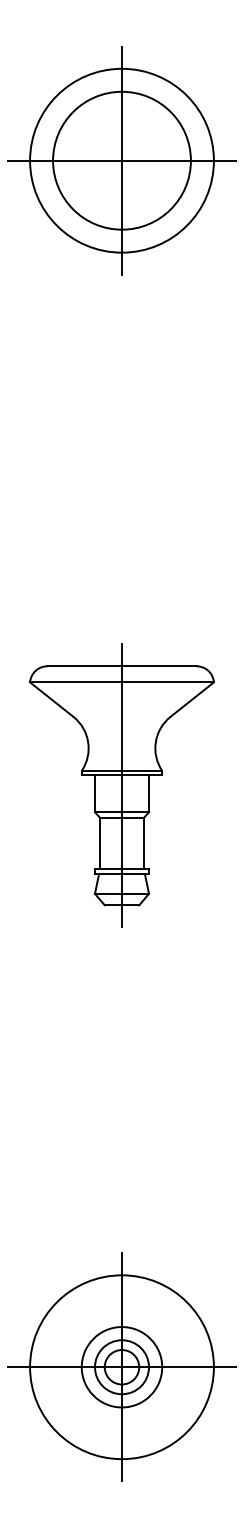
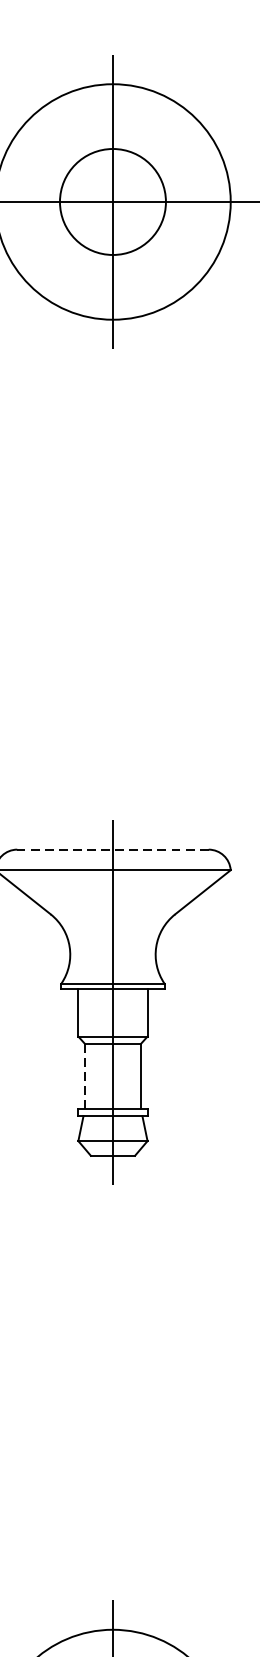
circle: (121, 160) -> (112, 201), size x0.6
line: (122, 666) -> (113, 849), solid -> dashed
line: (100, 843) -> (85, 1076), solid -> dashed

